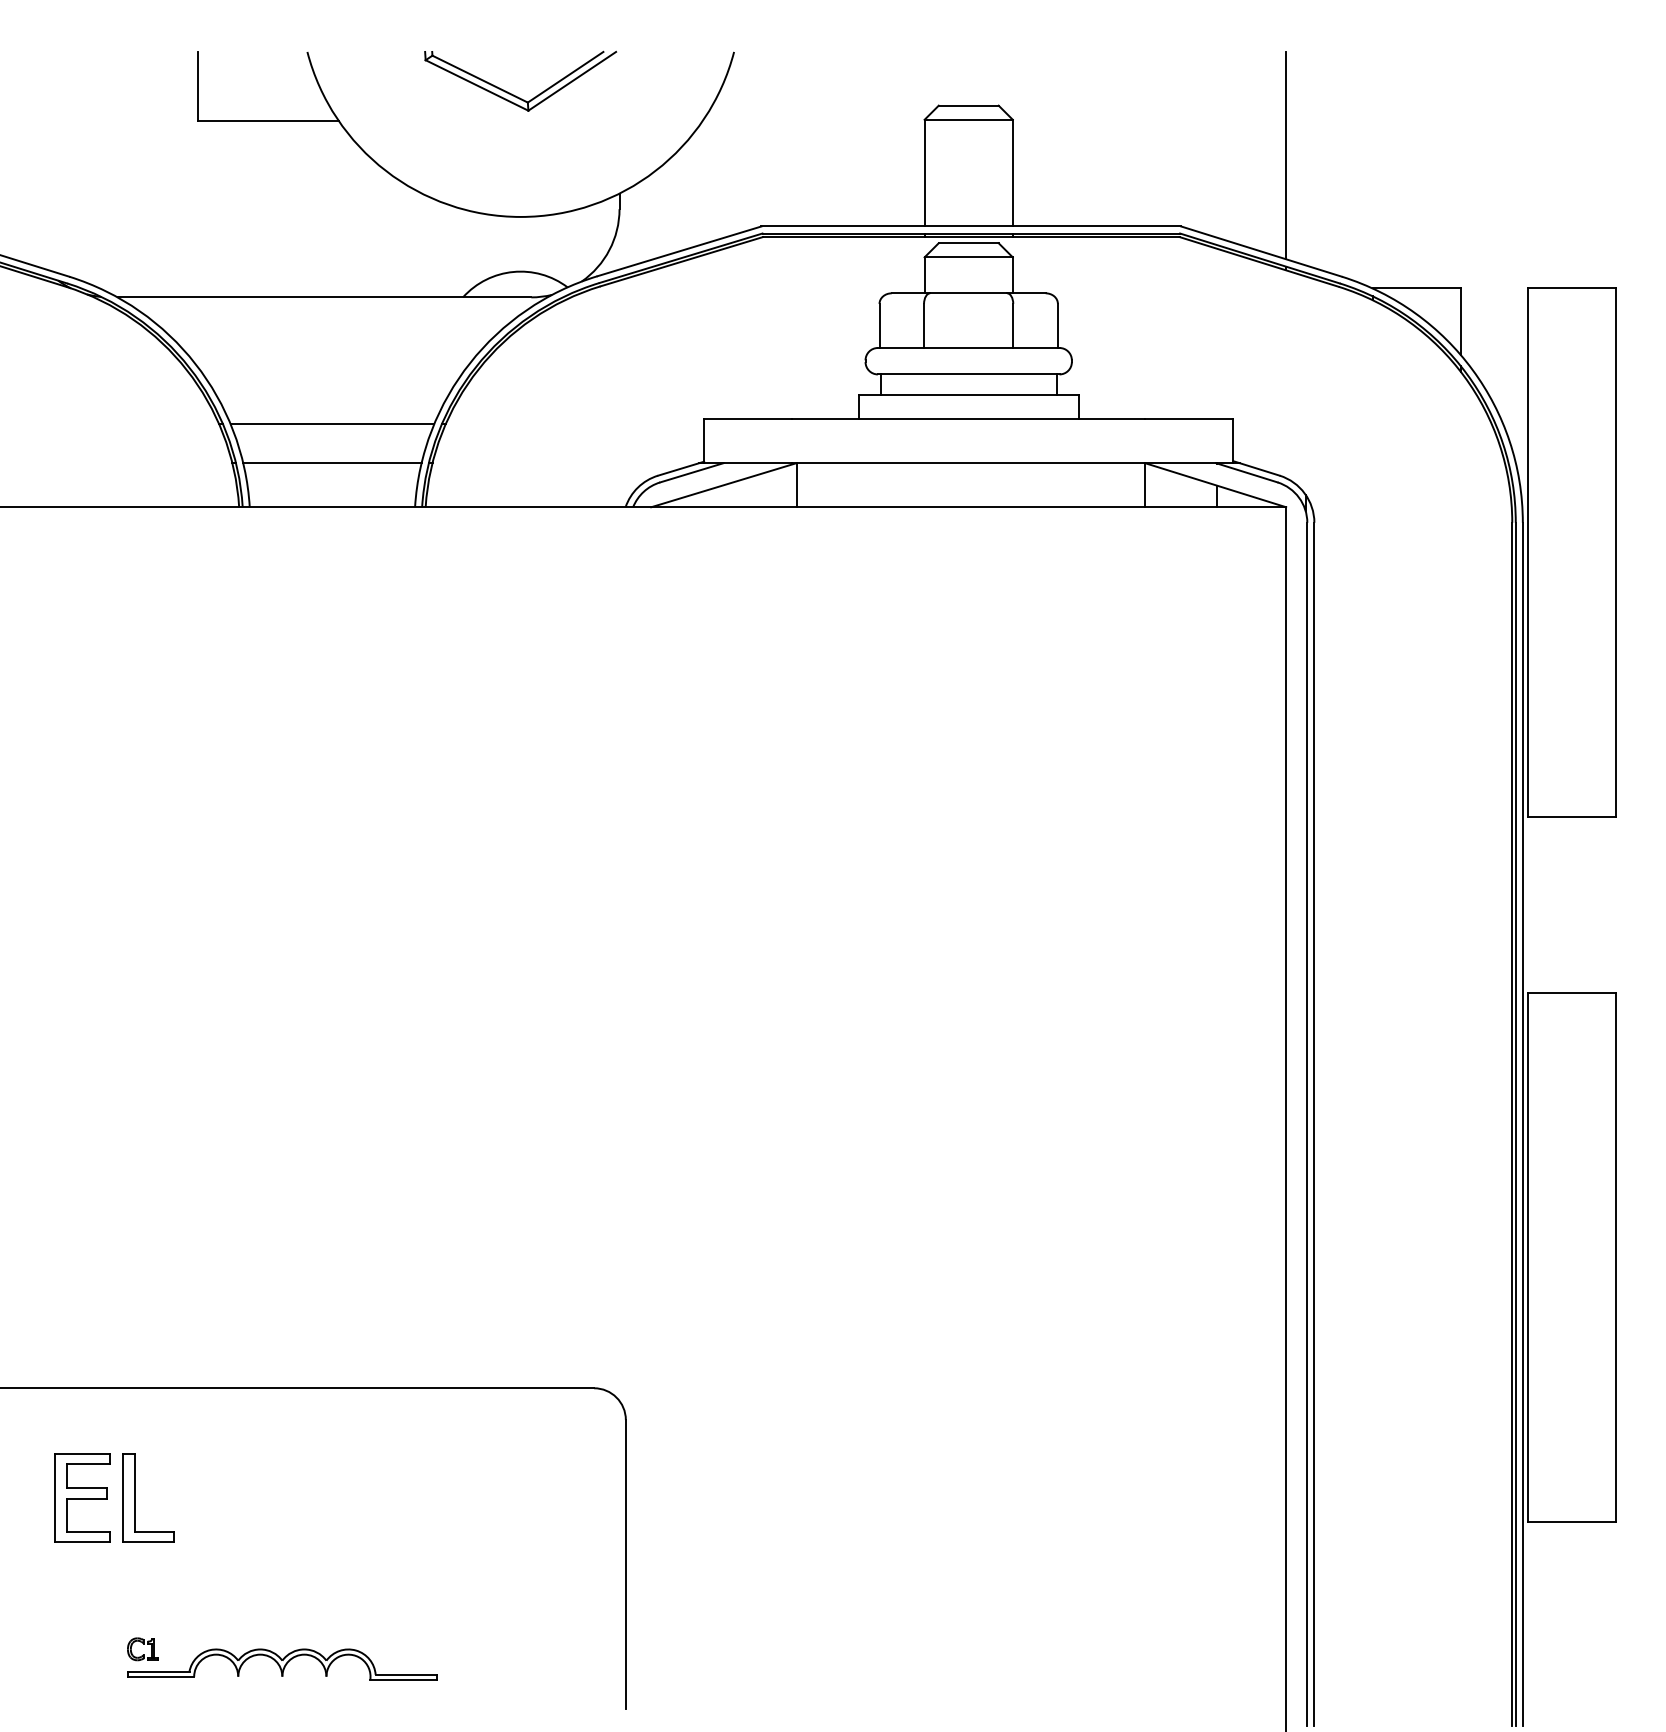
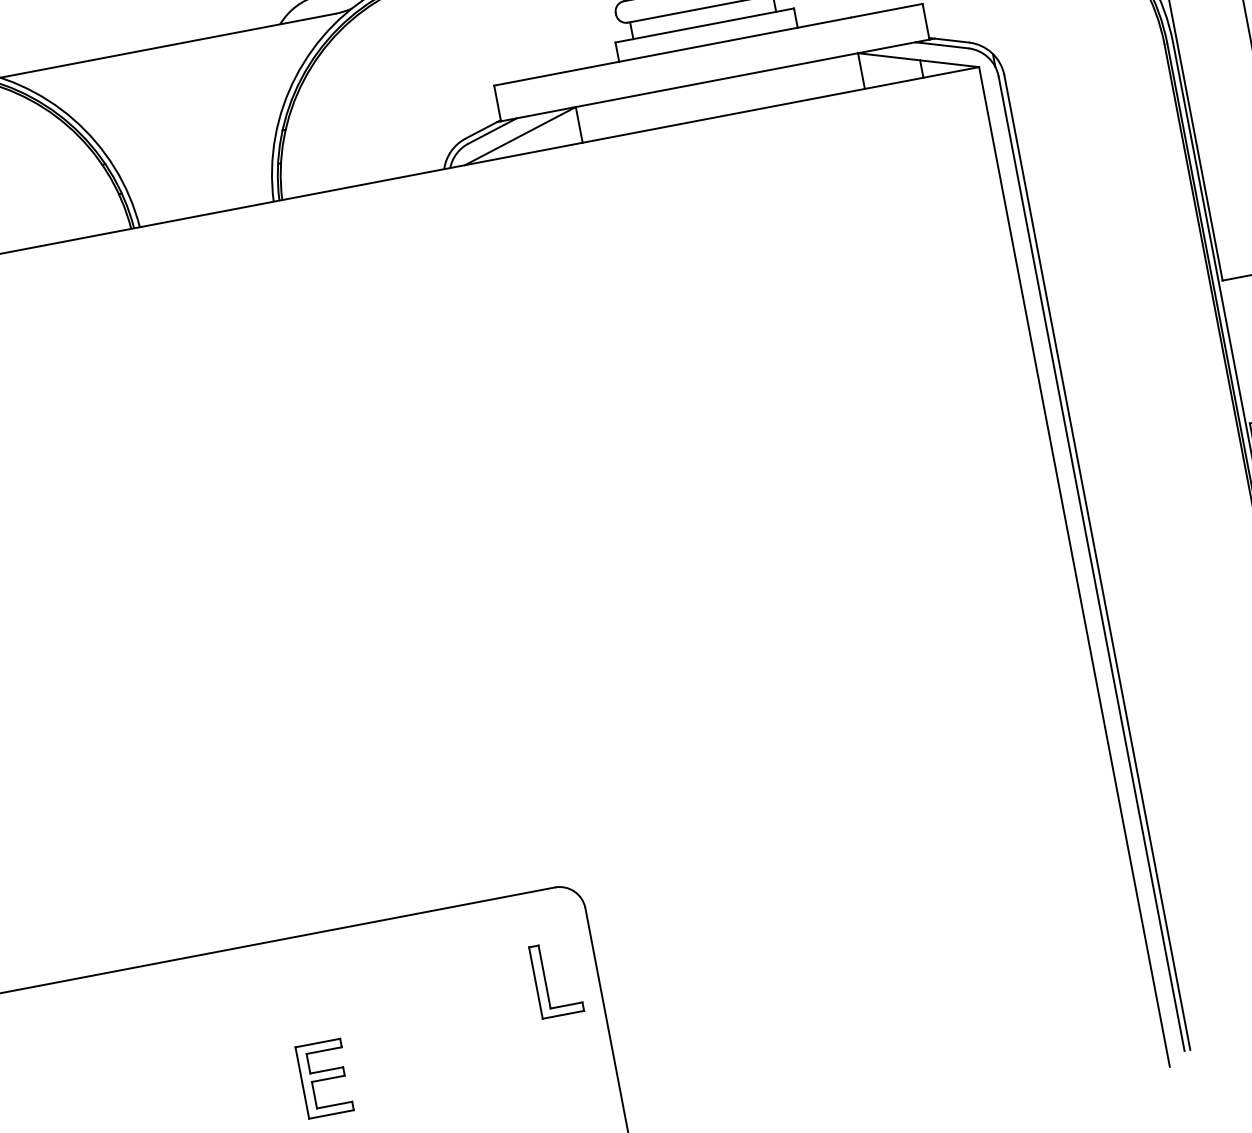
line: (332, 424) -> (194, 147), removed
line: (332, 463) -> (200, 179), removed
part: (82, 1497) -> (324, 1078), moved
part: (135, 1497) -> (546, 980), moved

